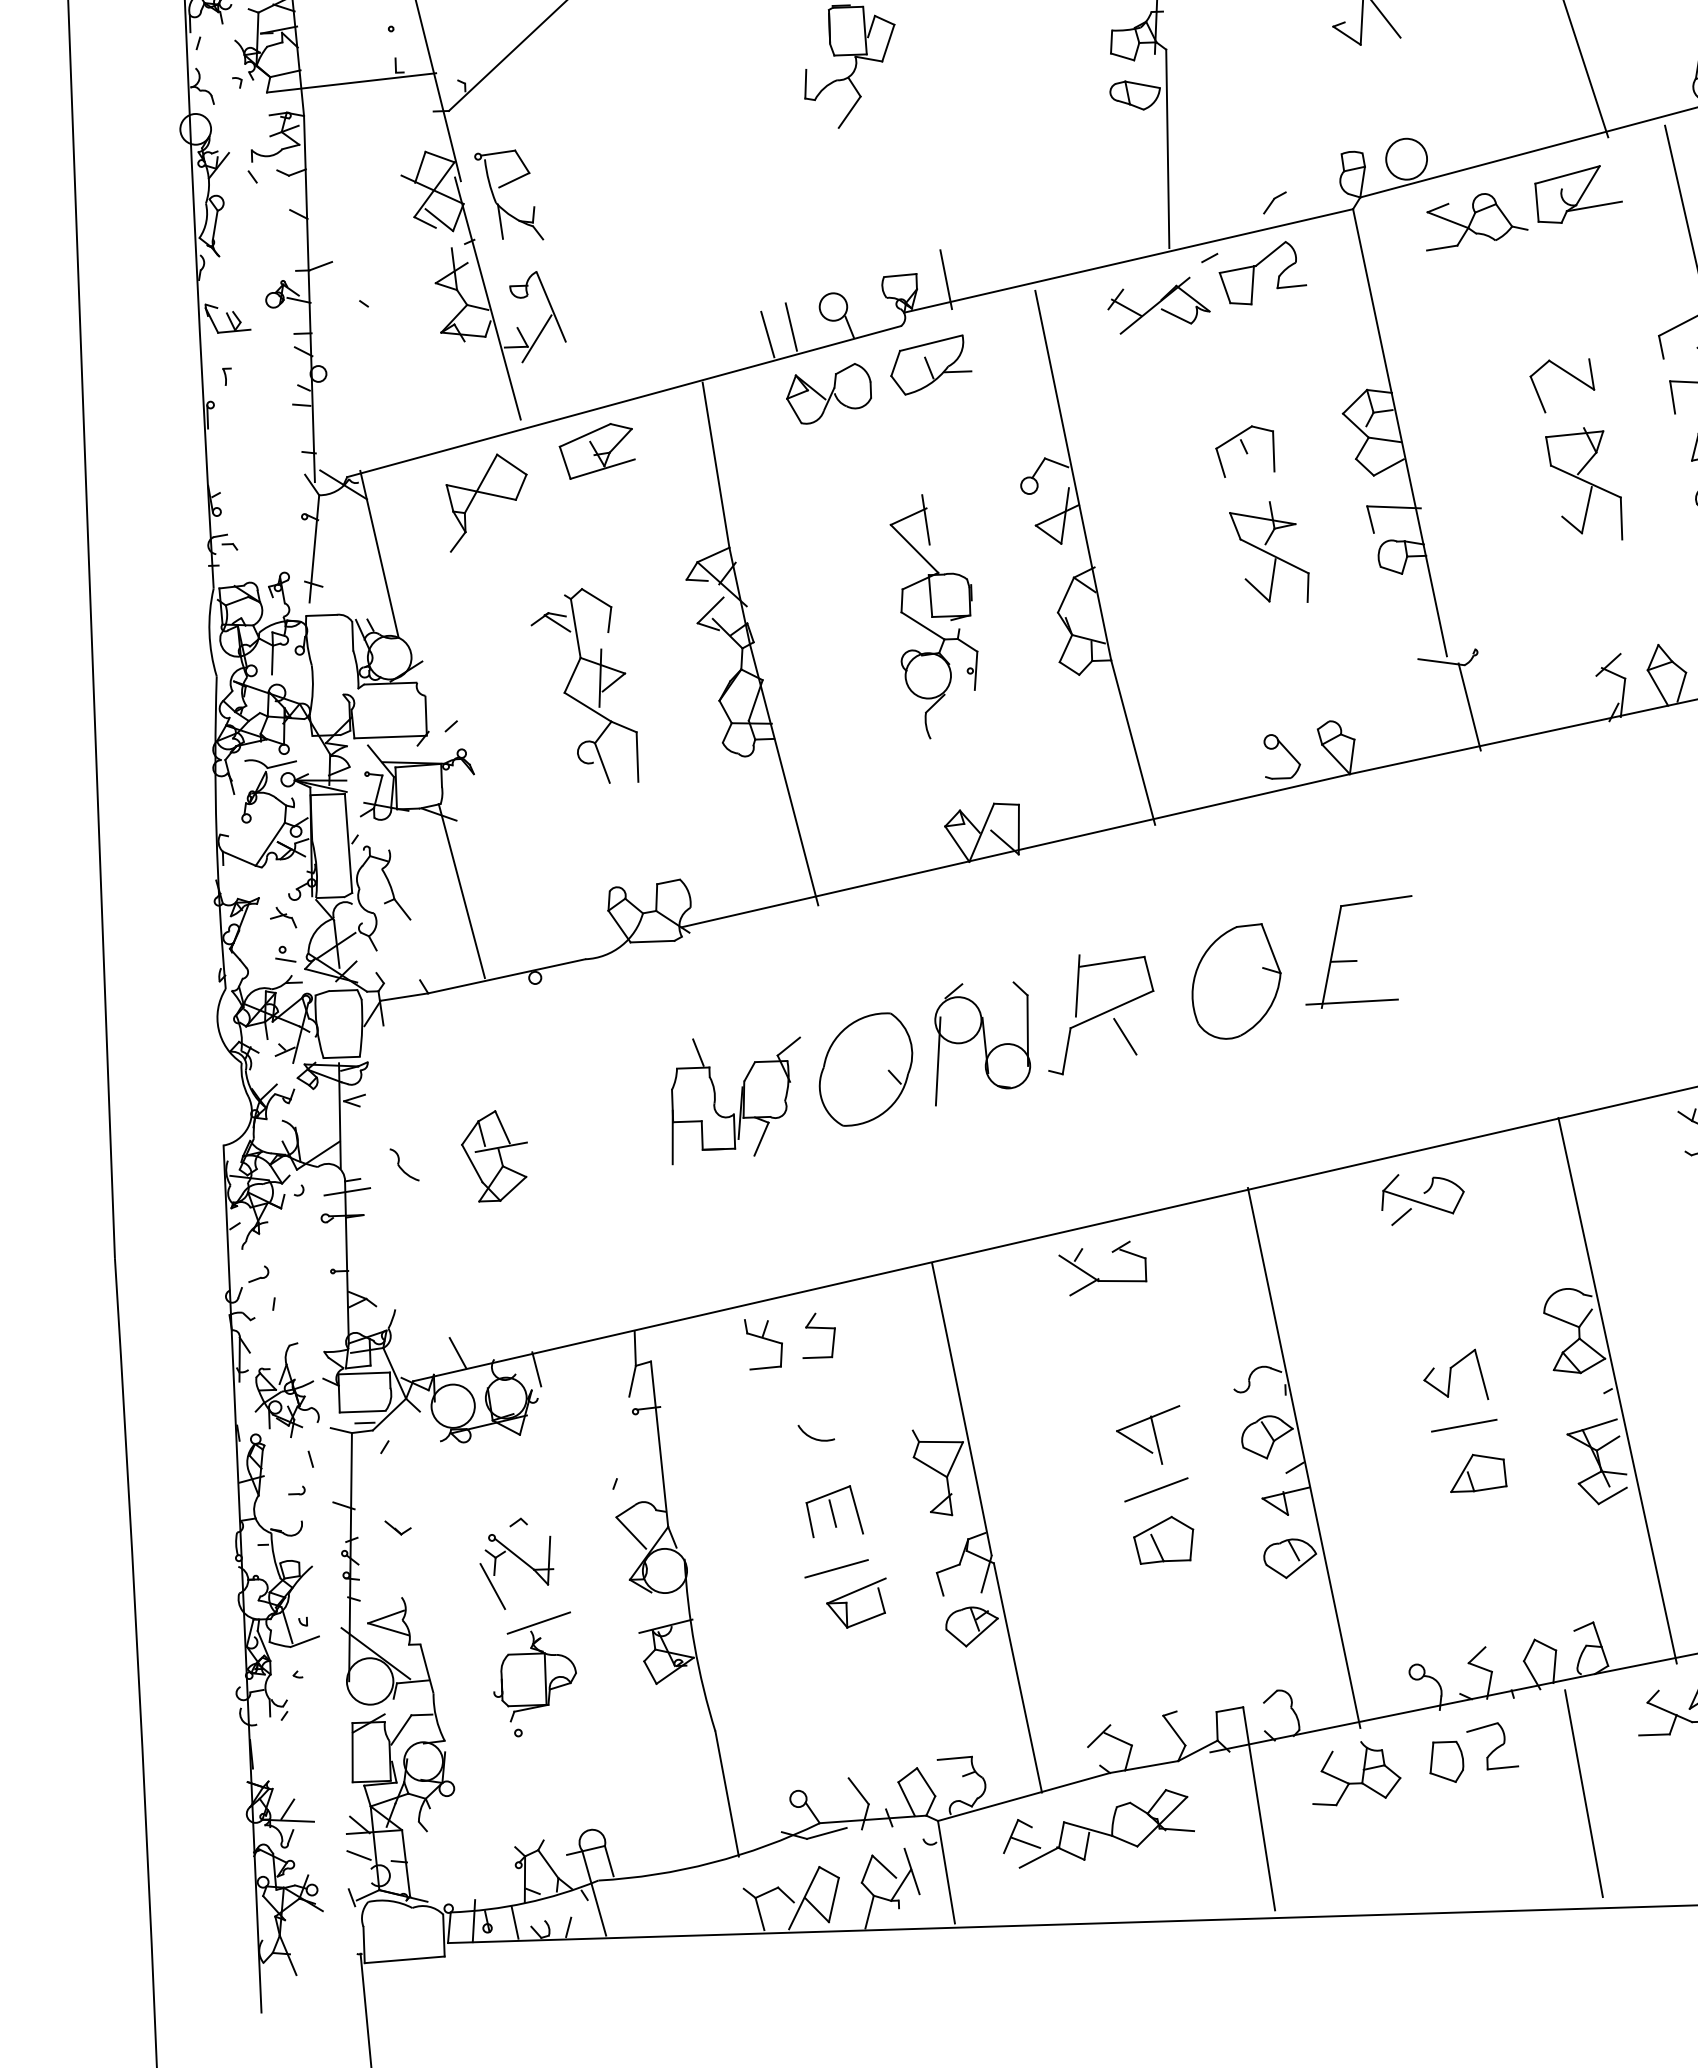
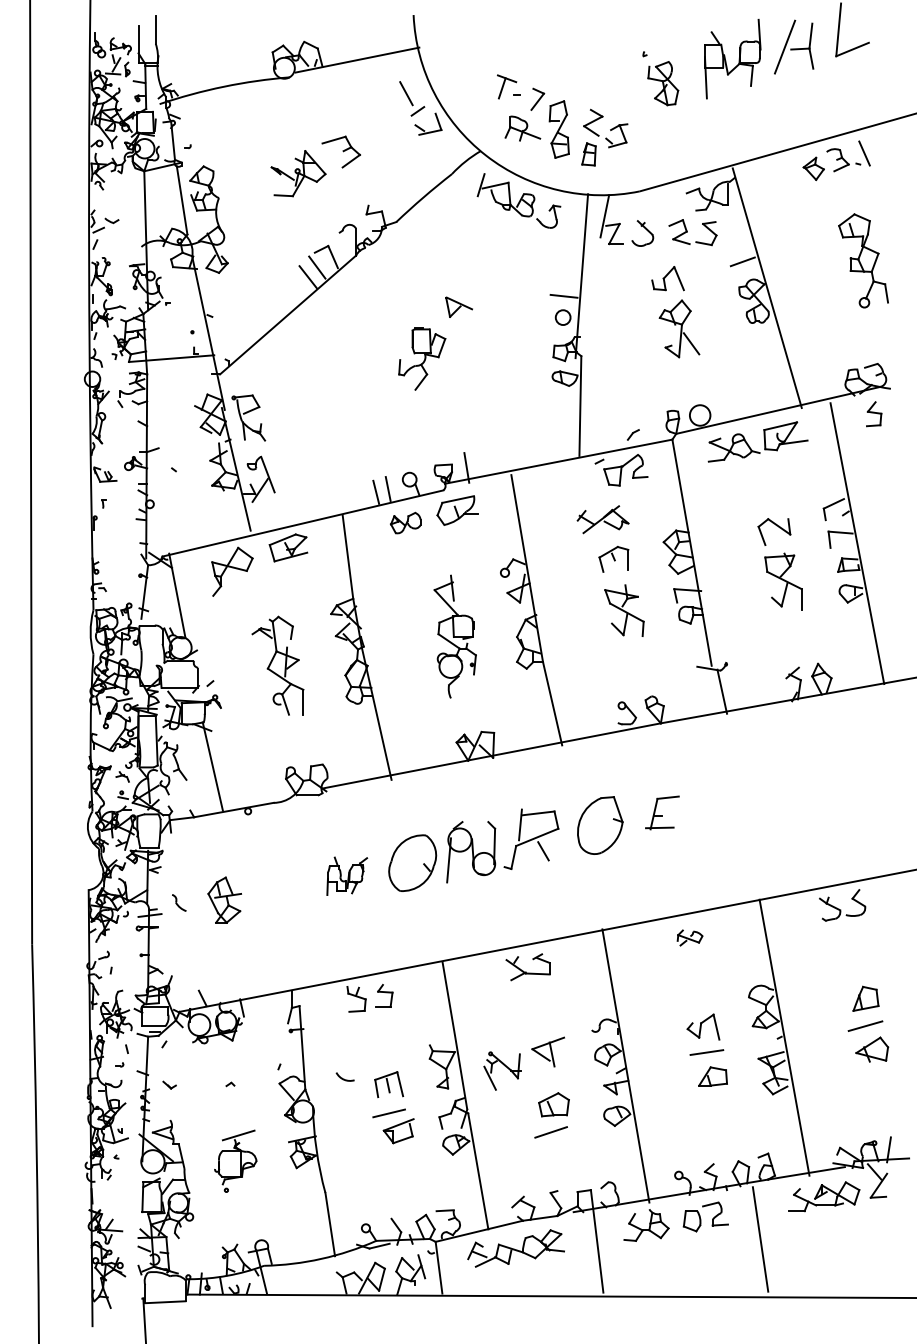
part: (1157, 305) -> (602, 519), moved
part: (828, 392) -> (405, 522), size x0.7
part: (1359, 951) -> (662, 812), size x0.6
part: (737, 1100) -> (347, 876), size x0.6
part: (1421, 1198) -> (689, 937), size x0.6
arc: (814, 1436) -> (344, 1078), moved
line: (1155, 1490) -> (550, 1132), moved
part: (516, 1570) -> (502, 1070), moved

